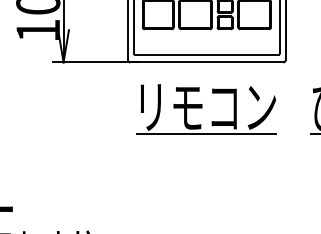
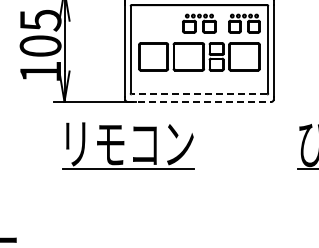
line: (206, 54) -> (199, 94), solid -> dashed
line: (206, 62) -> (199, 101), solid -> dashed
part: (206, 108) -> (128, 145), moved

